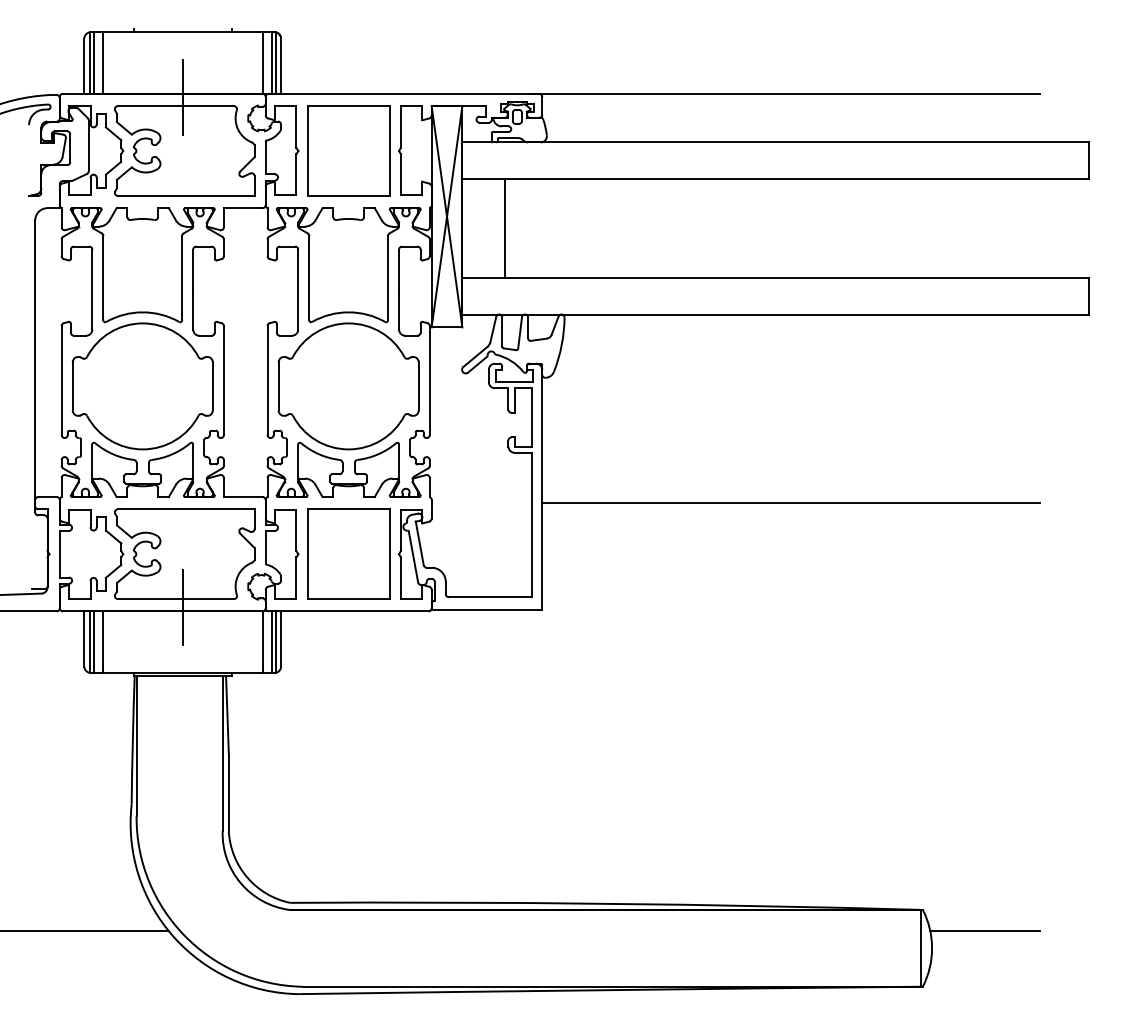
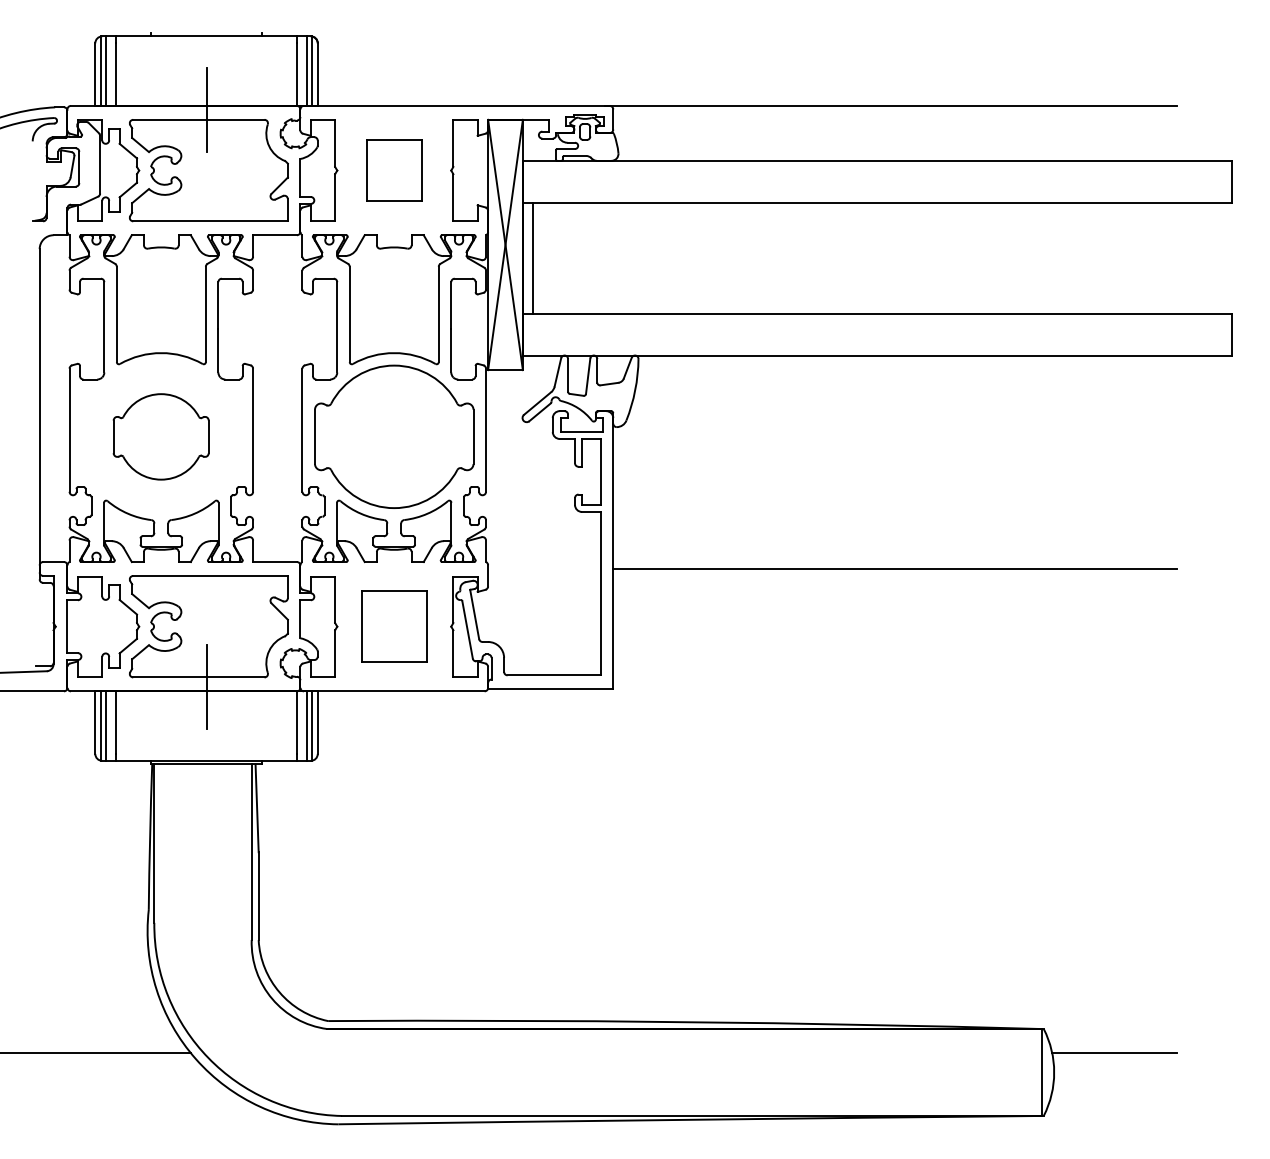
part: (348, 150) -> (394, 170), size x0.6
line: (505, 228) -> (533, 258), moved
part: (142, 386) -> (161, 436), size x0.6
part: (348, 553) -> (394, 625), size x0.7

